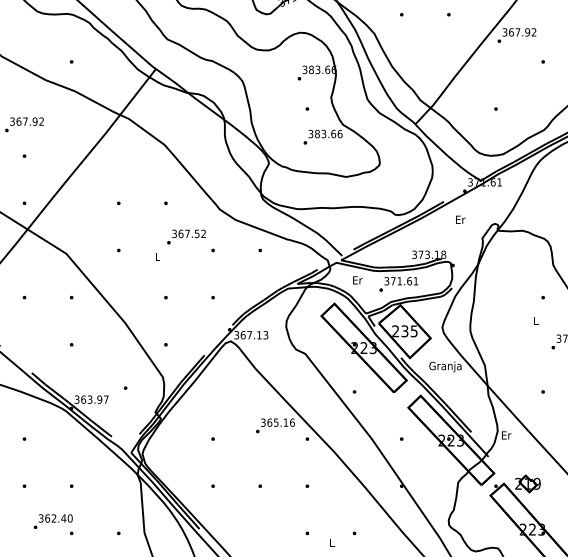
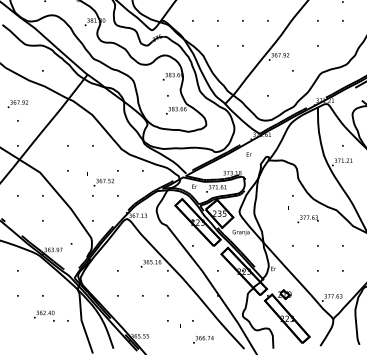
text: (185, 236) -> (103, 182), moved
text: (53, 523) -> (44, 315), moved

